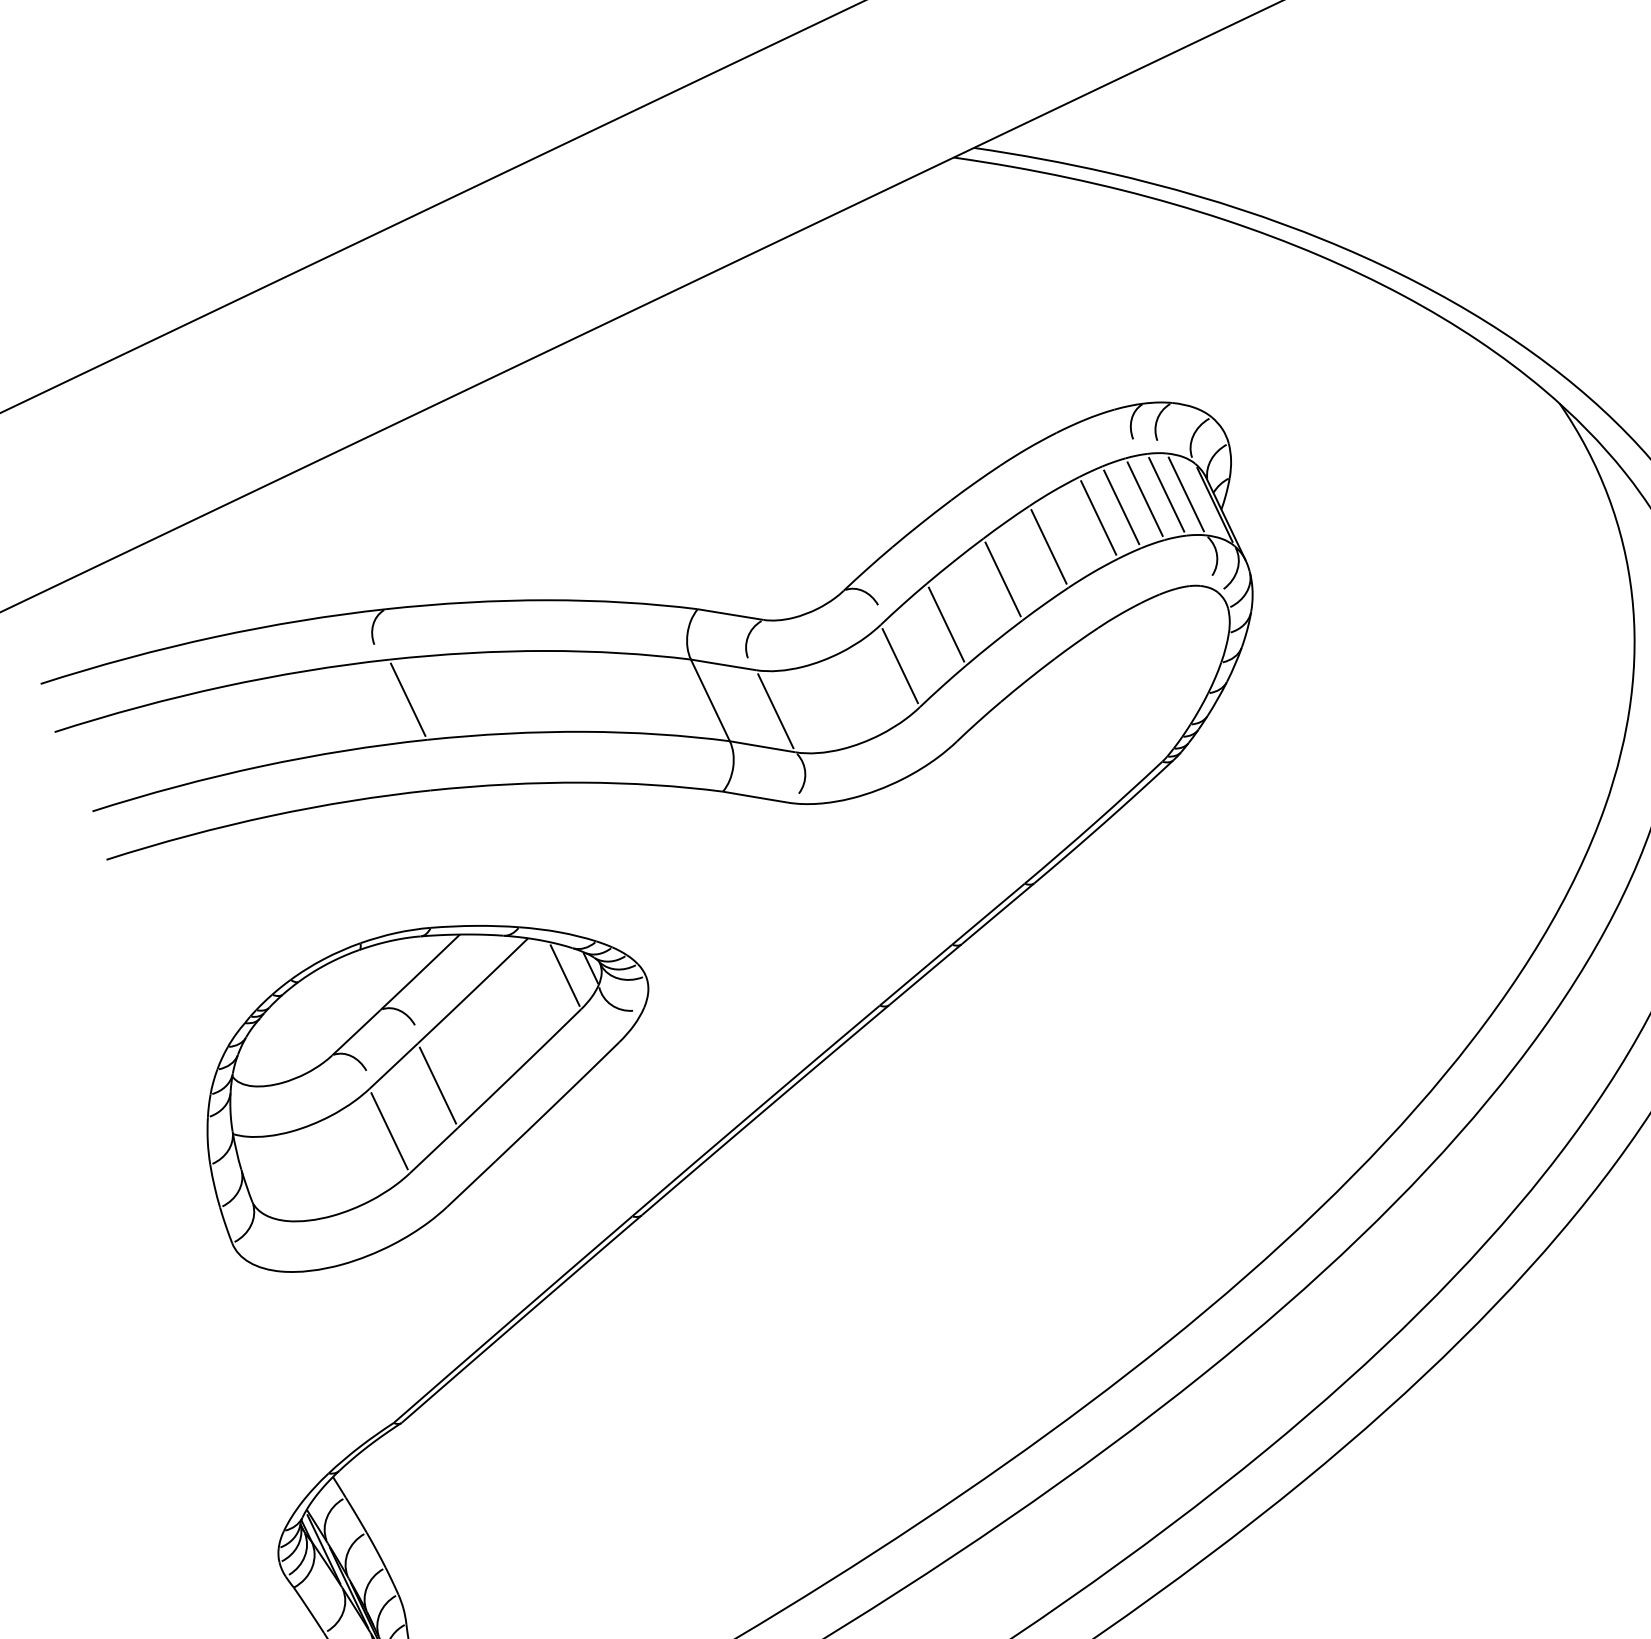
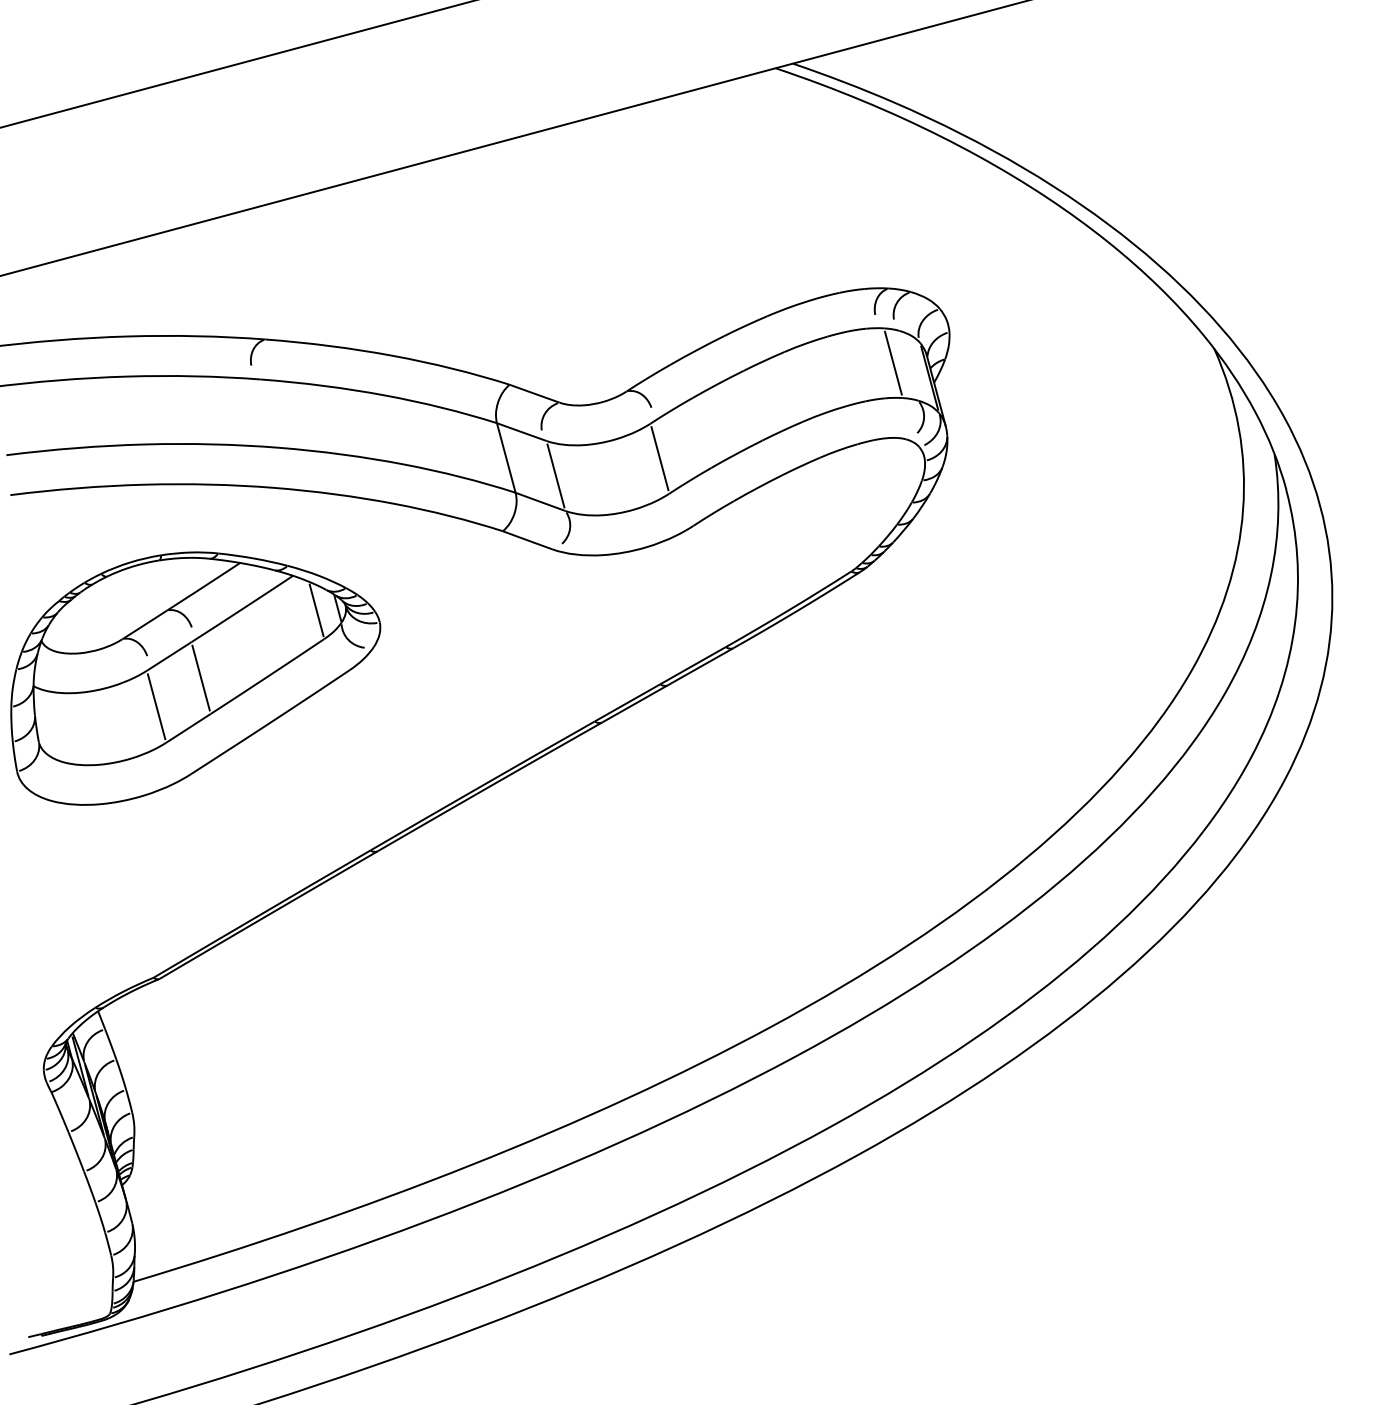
line: (1185, 494) -> (908, 365), removed
line: (1144, 499) -> (875, 363), removed
line: (1120, 507) -> (855, 366), removed
line: (1098, 518) -> (836, 371), removed
line: (1048, 546) -> (793, 386), removed
line: (1002, 579) -> (752, 405), removed
line: (945, 624) -> (701, 432), removed
line: (407, 699) -> (269, 413), removed
part: (431, 1087) -> (195, 678), moved

